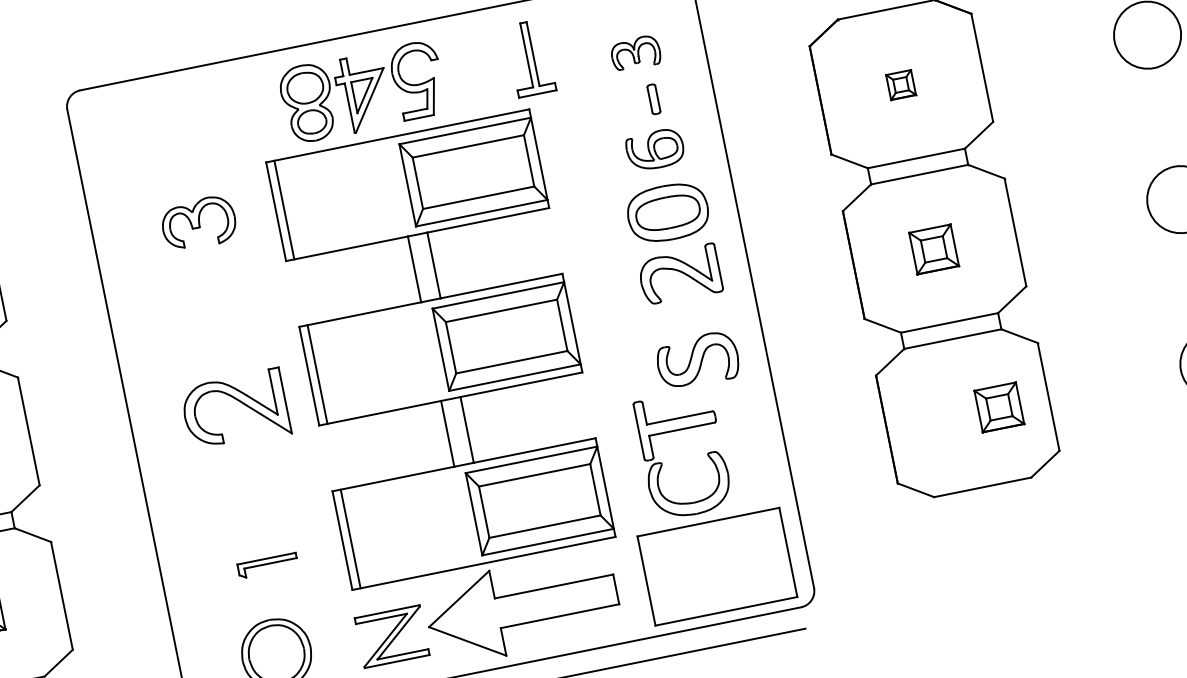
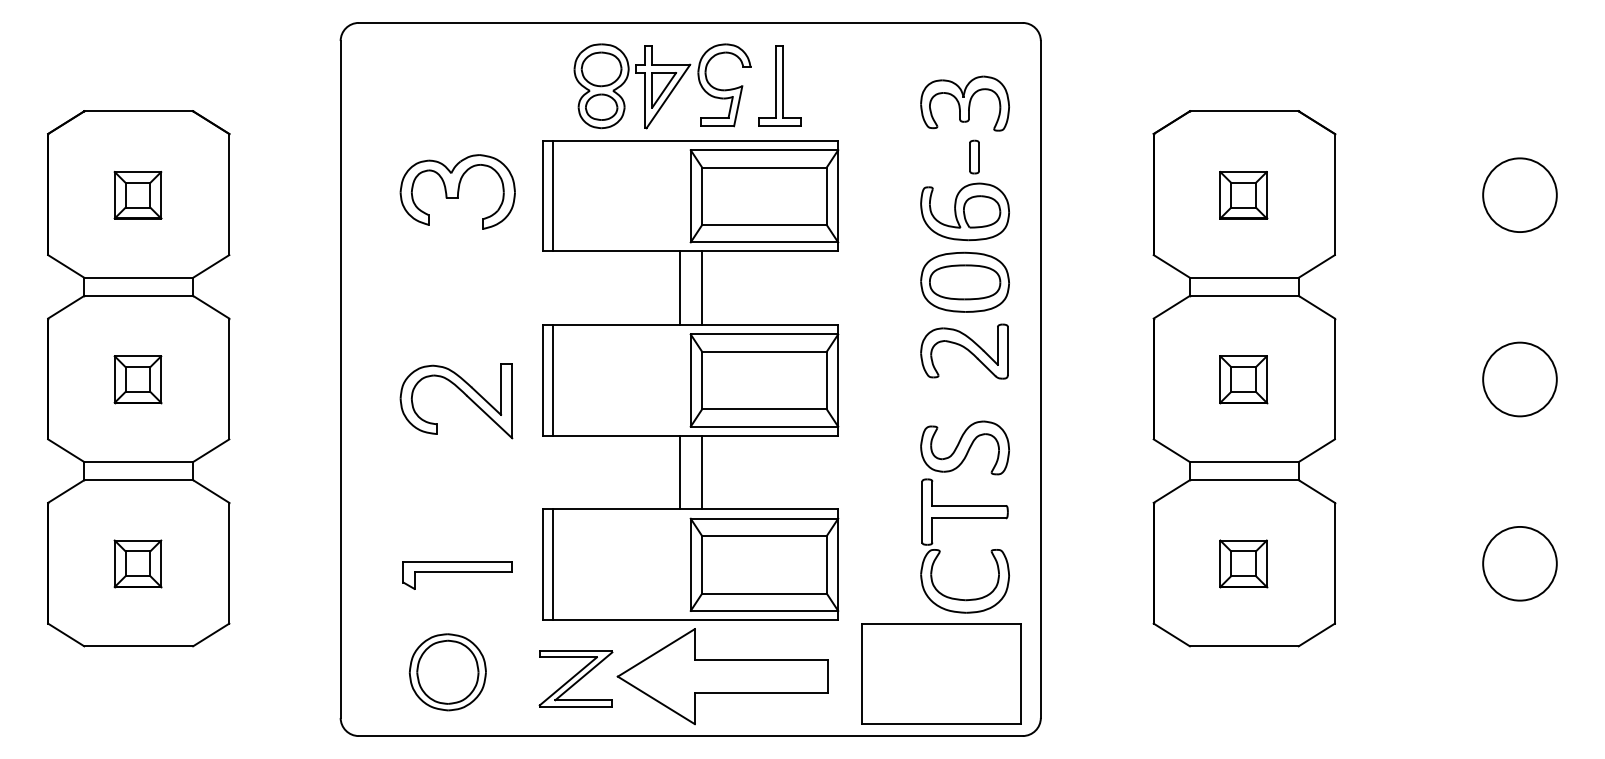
part: (635, 53) -> (964, 103), size x1.67
part: (530, 57) -> (779, 85), moved
part: (900, 85) -> (1243, 195), size x1.67
part: (654, 149) -> (964, 211), size x1.43
part: (198, 223) -> (457, 191), size x1.43
part: (999, 407) -> (1243, 563), moved
part: (662, 463) -> (940, 550), moved
part: (267, 565) -> (457, 575), size x1.67

